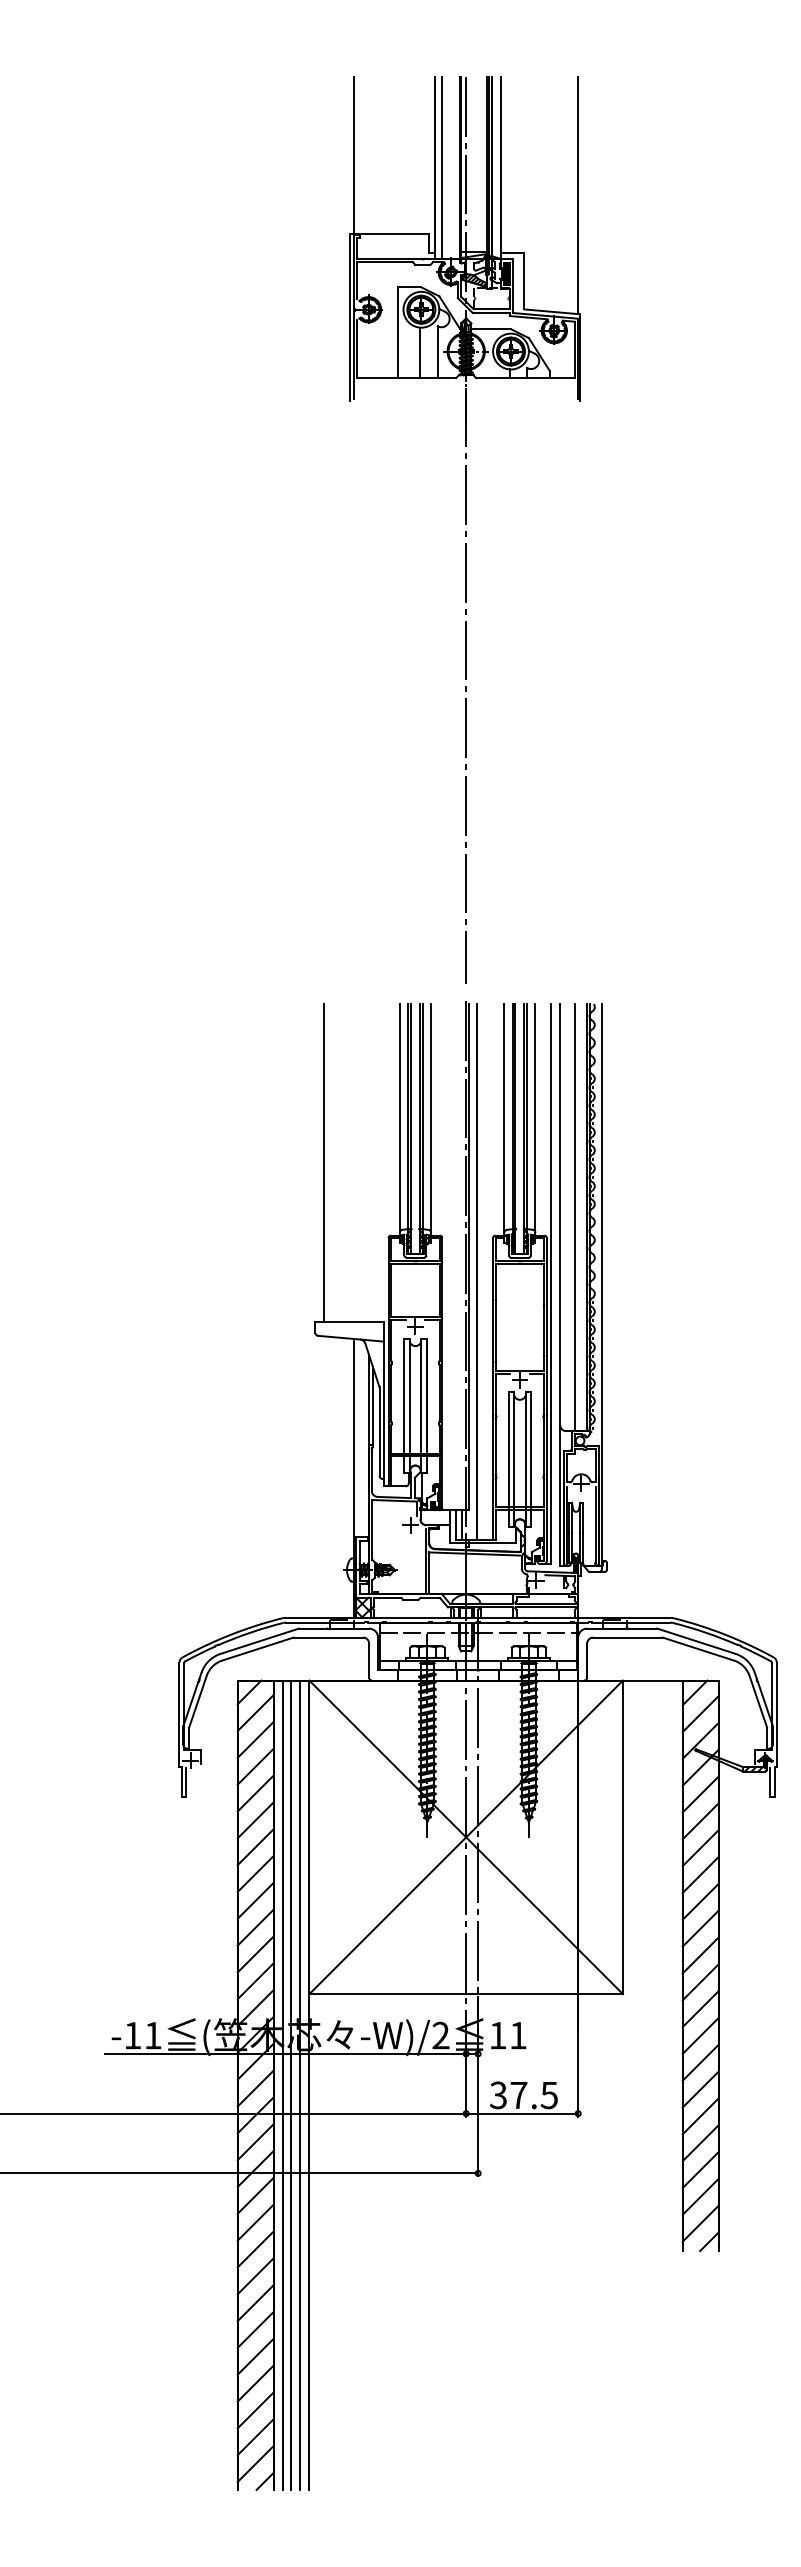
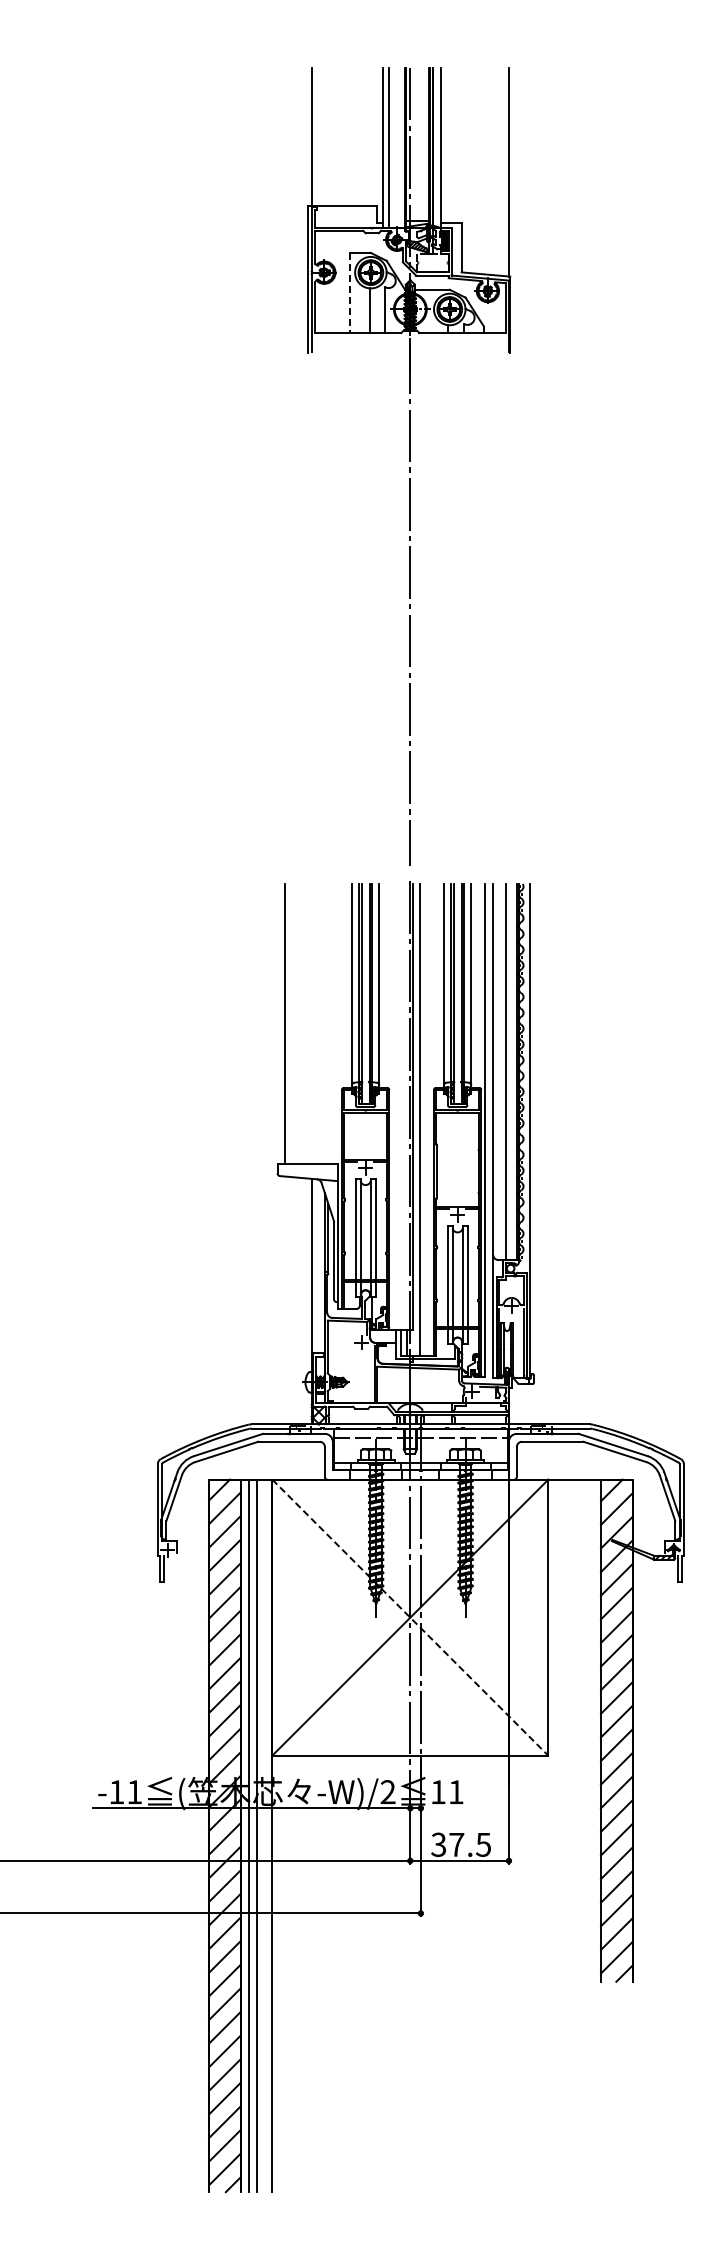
line: (397, 332) -> (349, 292), solid -> dashed
line: (466, 1838) -> (410, 1618), solid -> dashed
line: (300, 2084) -> (264, 1835), removed

